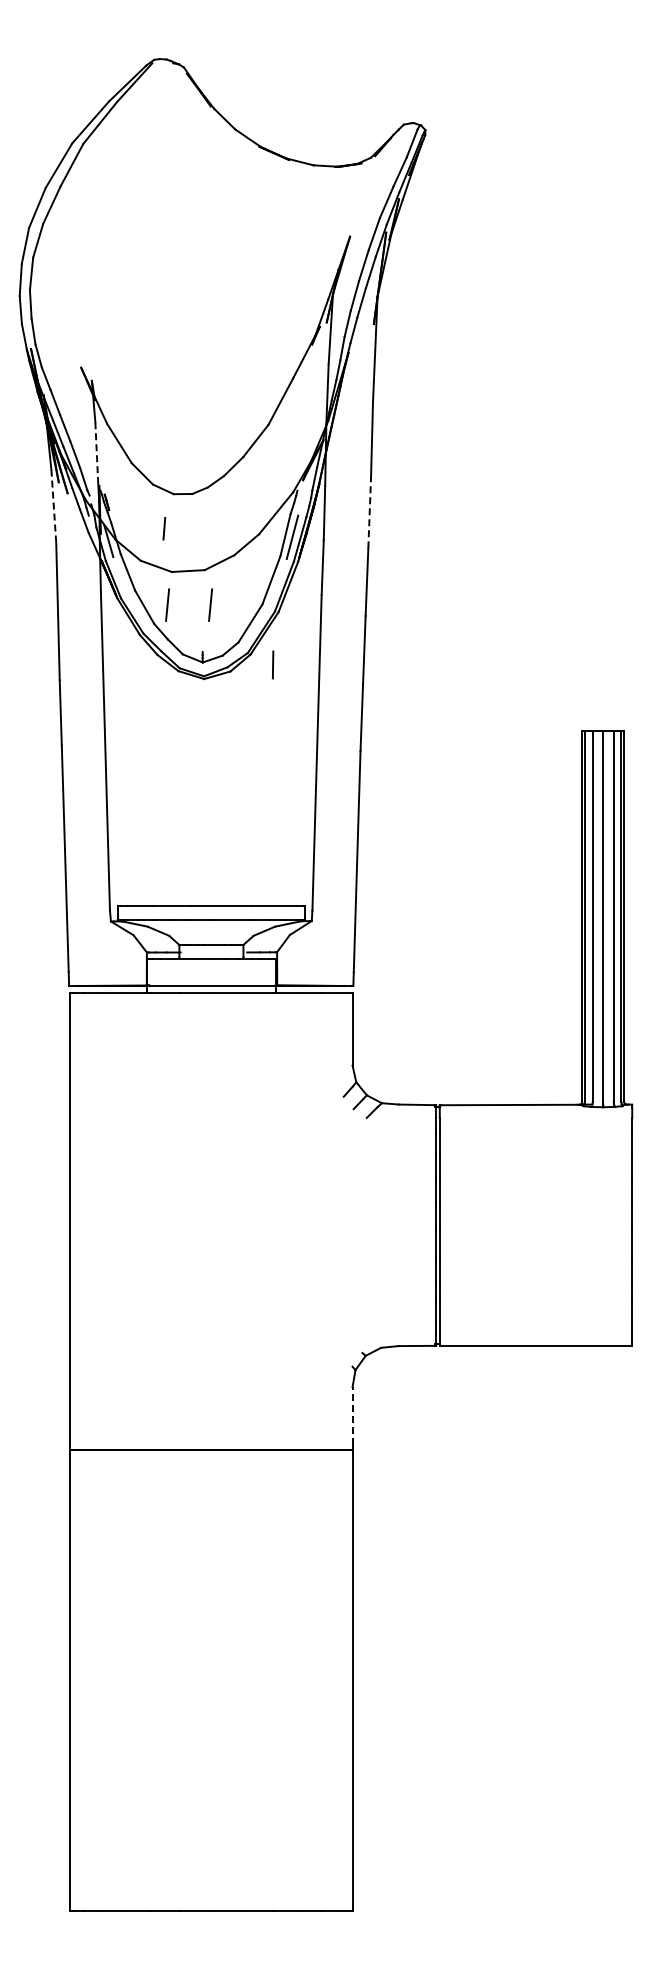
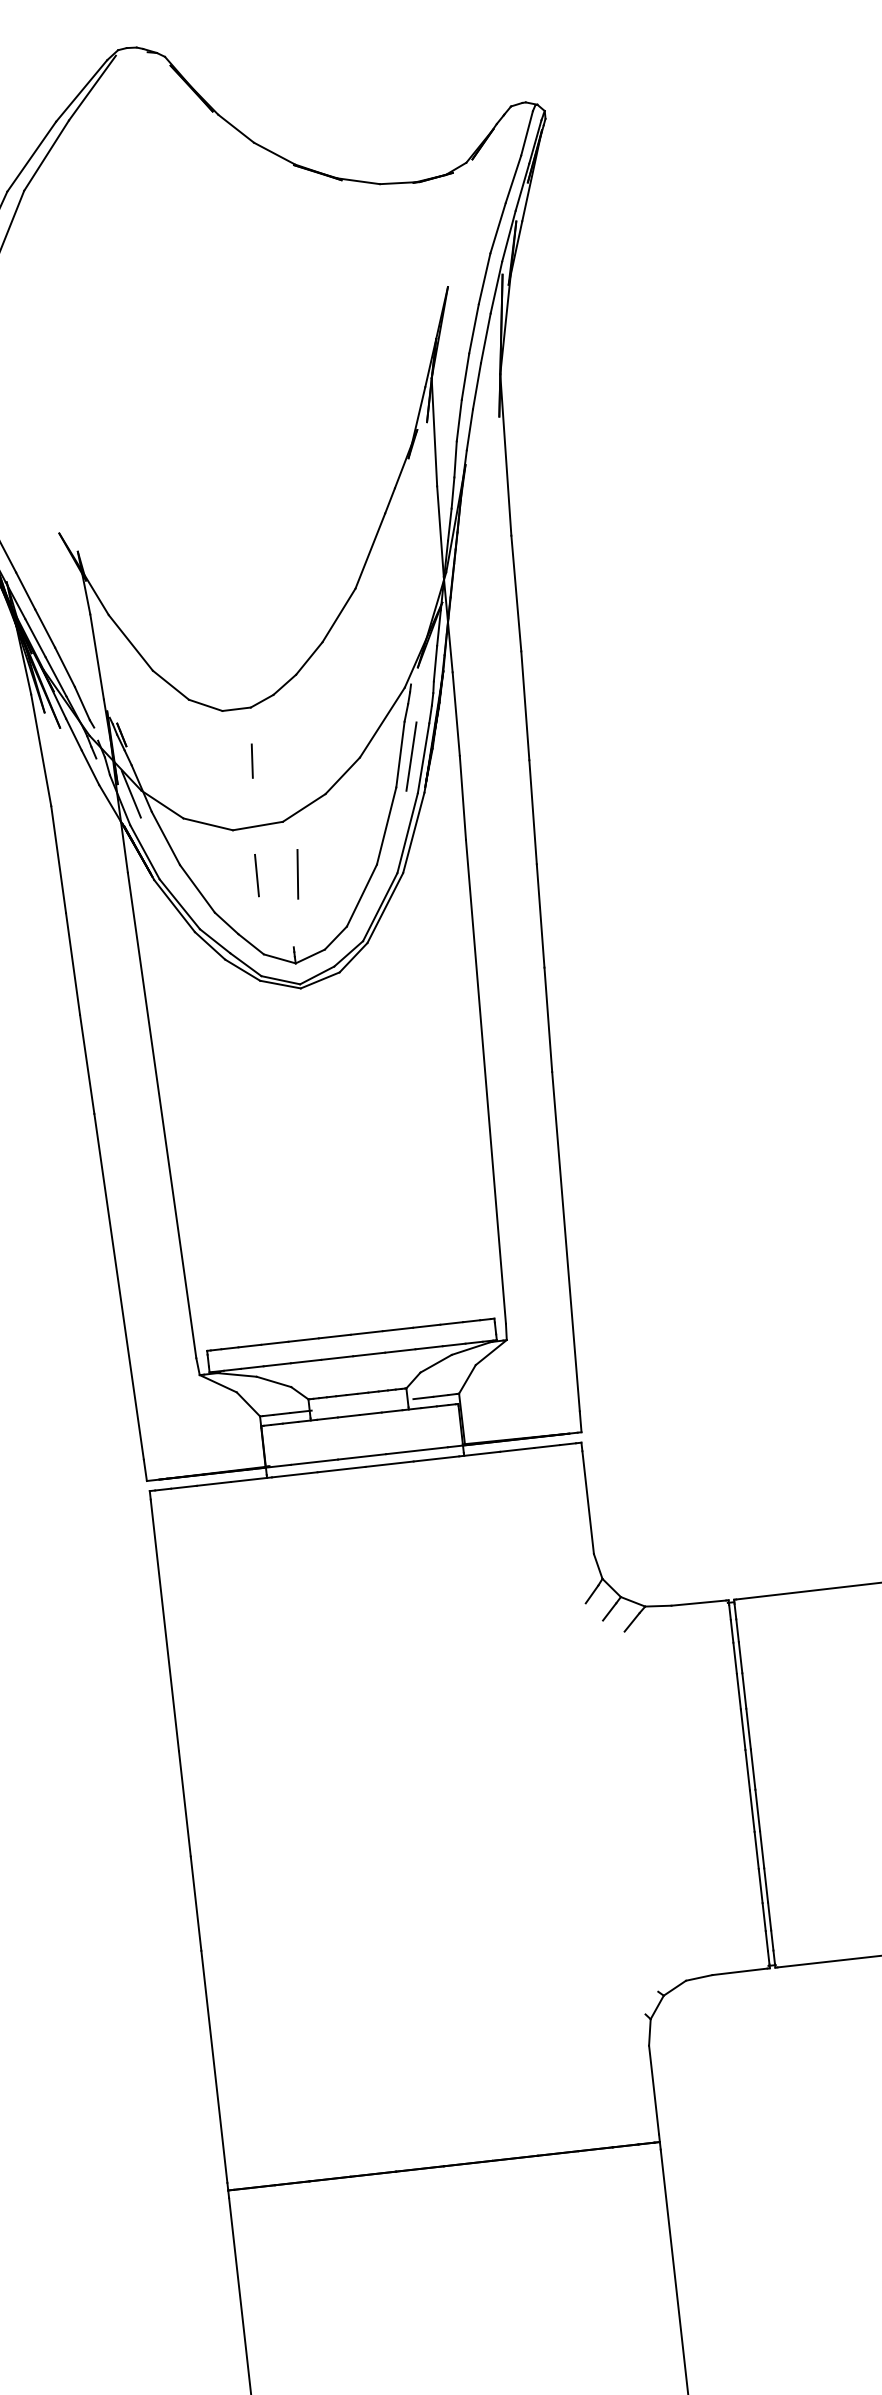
line: (96, 450) -> (96, 657), dashed -> solid
line: (53, 506) -> (40, 750), dashed -> solid
line: (369, 512) -> (524, 705), dashed -> solid
line: (164, 528) -> (252, 760), moved
line: (167, 604) -> (231, 880), removed
line: (273, 664) -> (257, 874), moved
line: (352, 1415) -> (653, 2089), dashed -> solid

